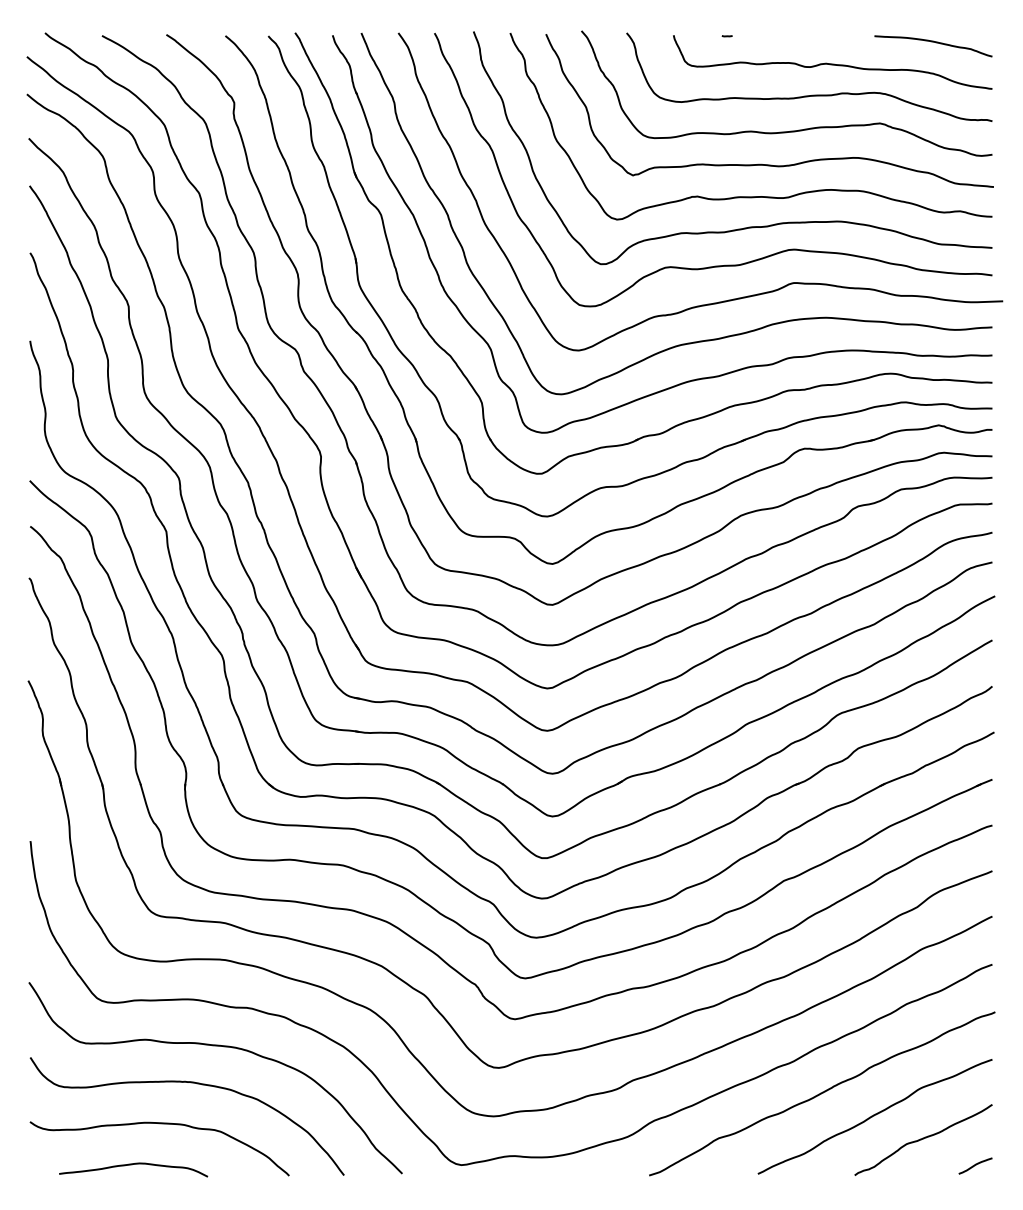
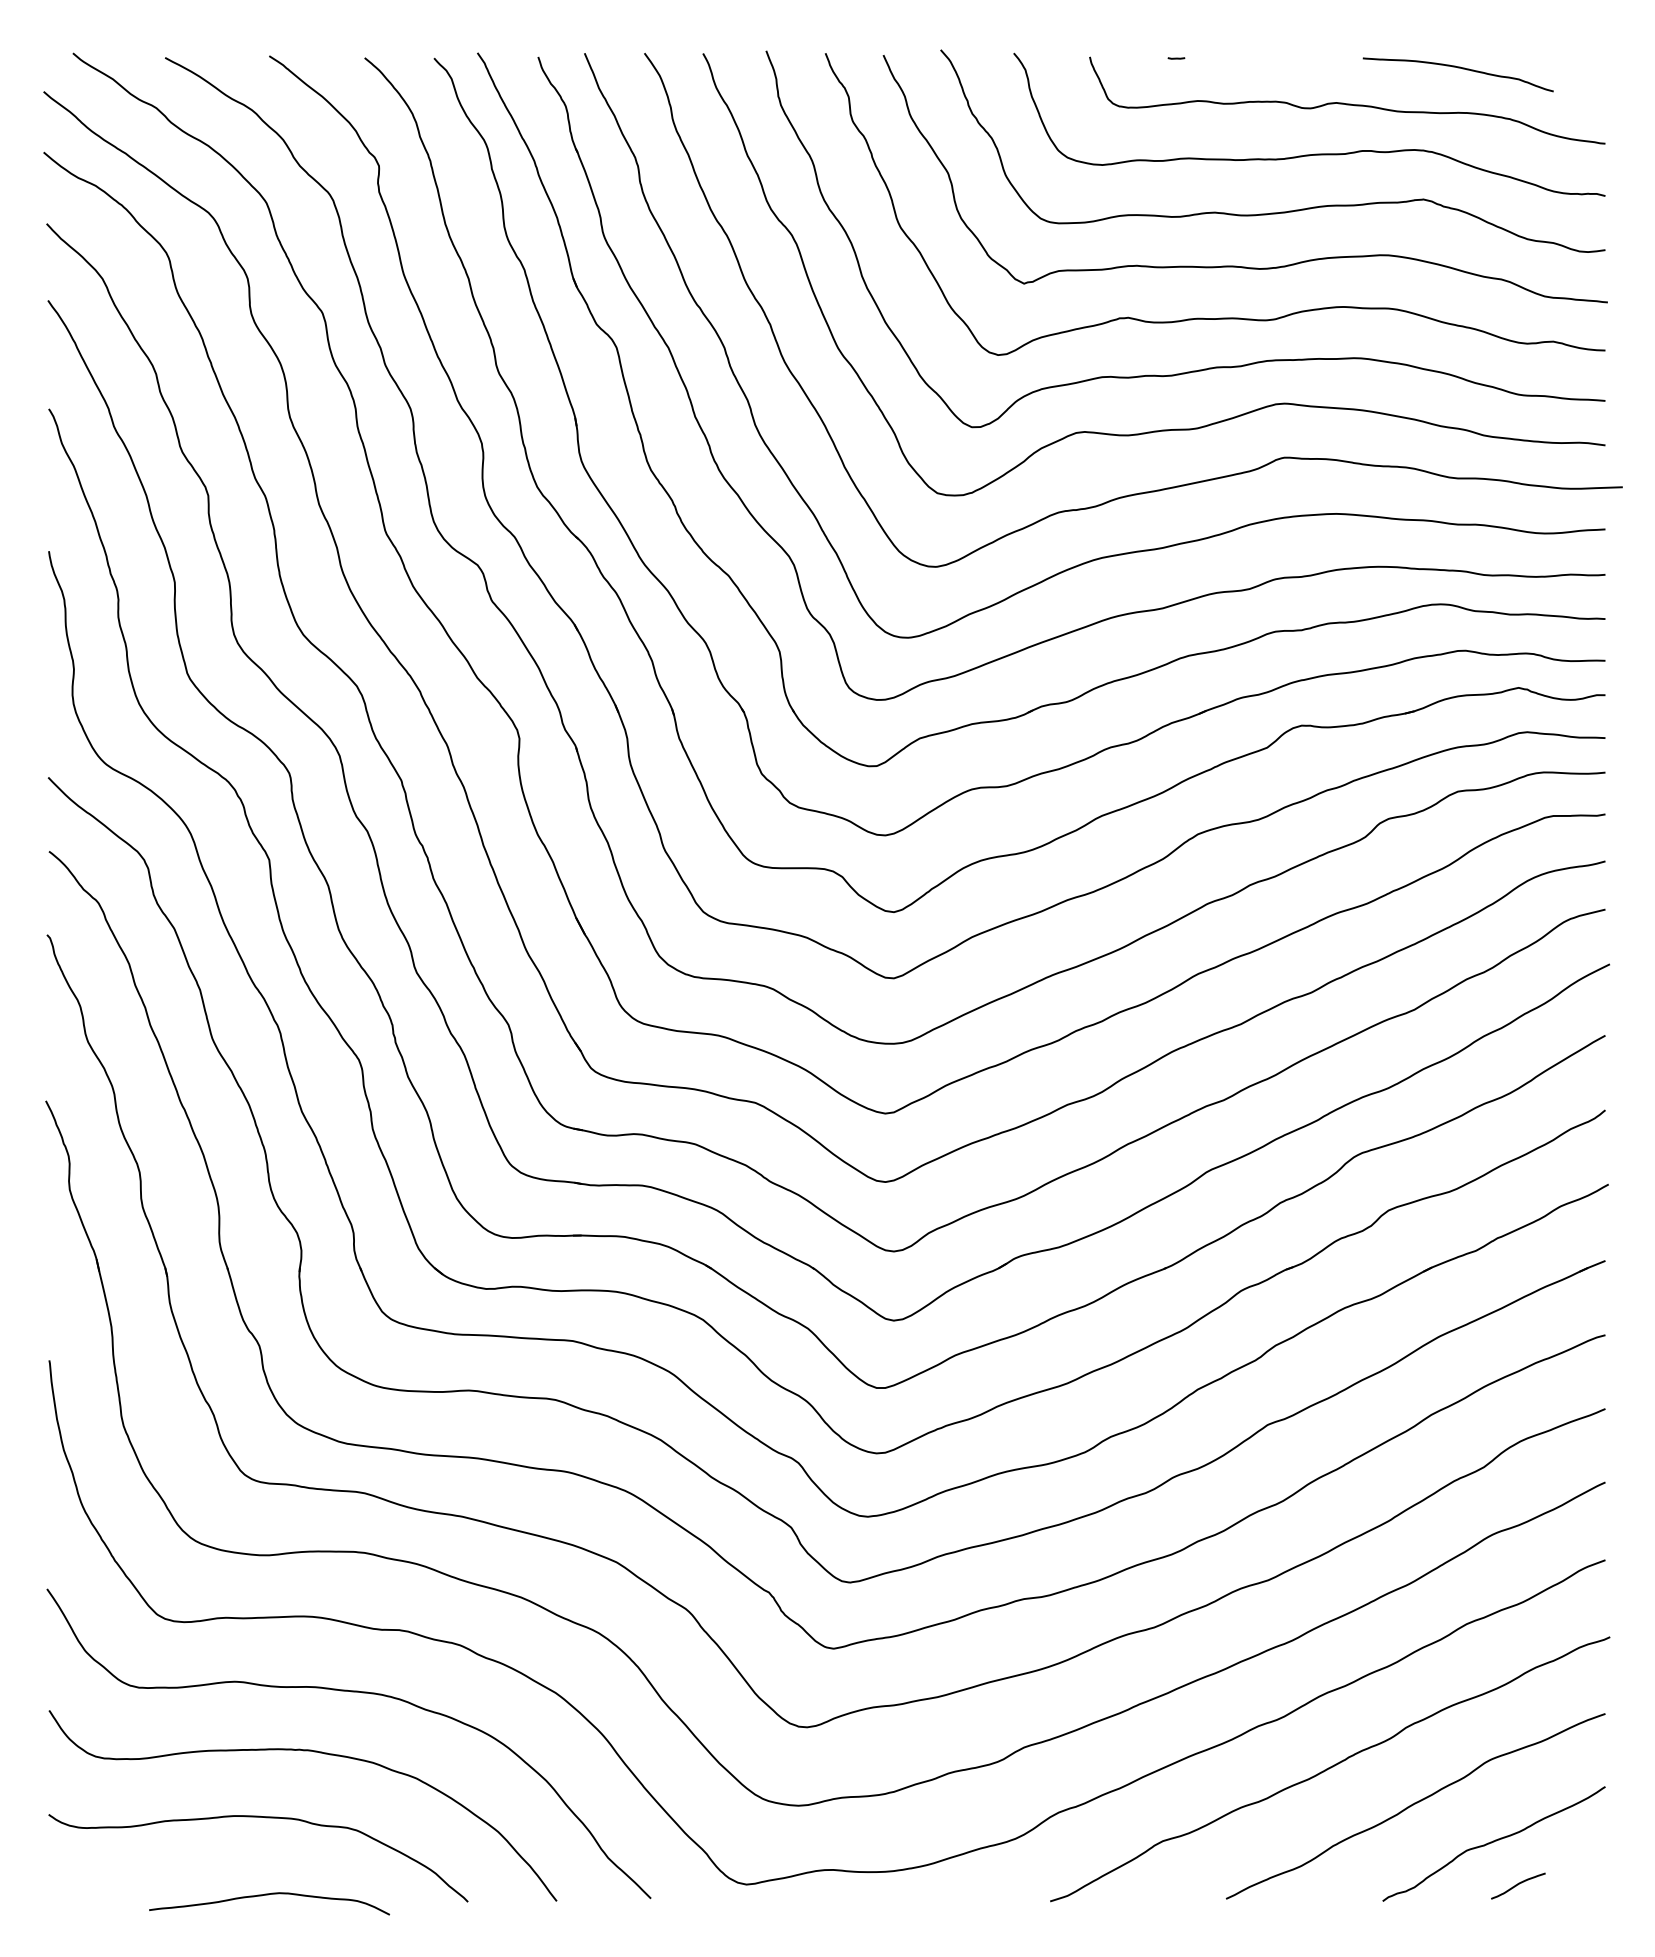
curve: (933, 42) -> (1458, 68), moved
curve: (132, 1165) -> (267, 1896), moved
curve: (975, 1165) -> (1518, 1885), moved

